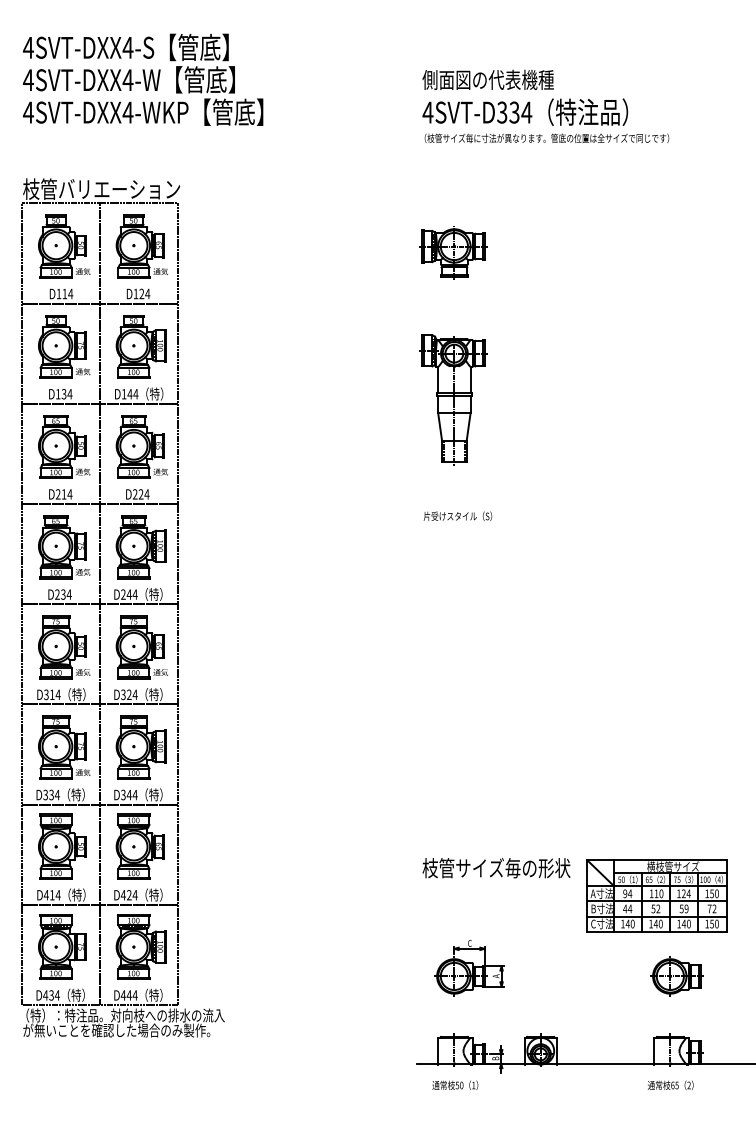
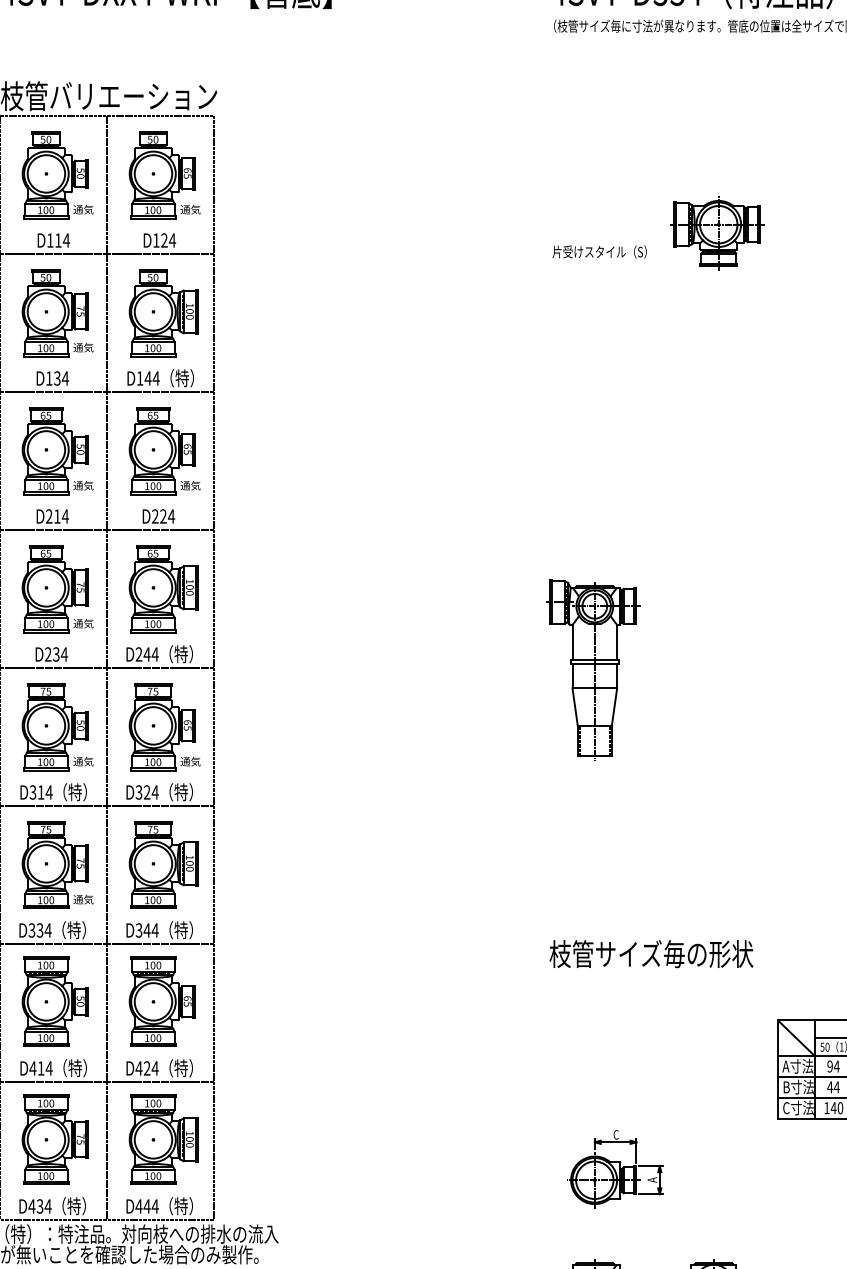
part: (453, 252) -> (717, 232), moved
part: (453, 399) -> (593, 669), moved
text: (457, 515) -> (599, 250), moved
text: (496, 868) -> (651, 954), moved

